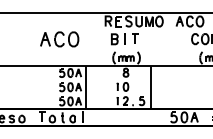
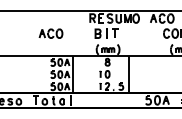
part: (59, 39) -> (50, 33), size x0.71

